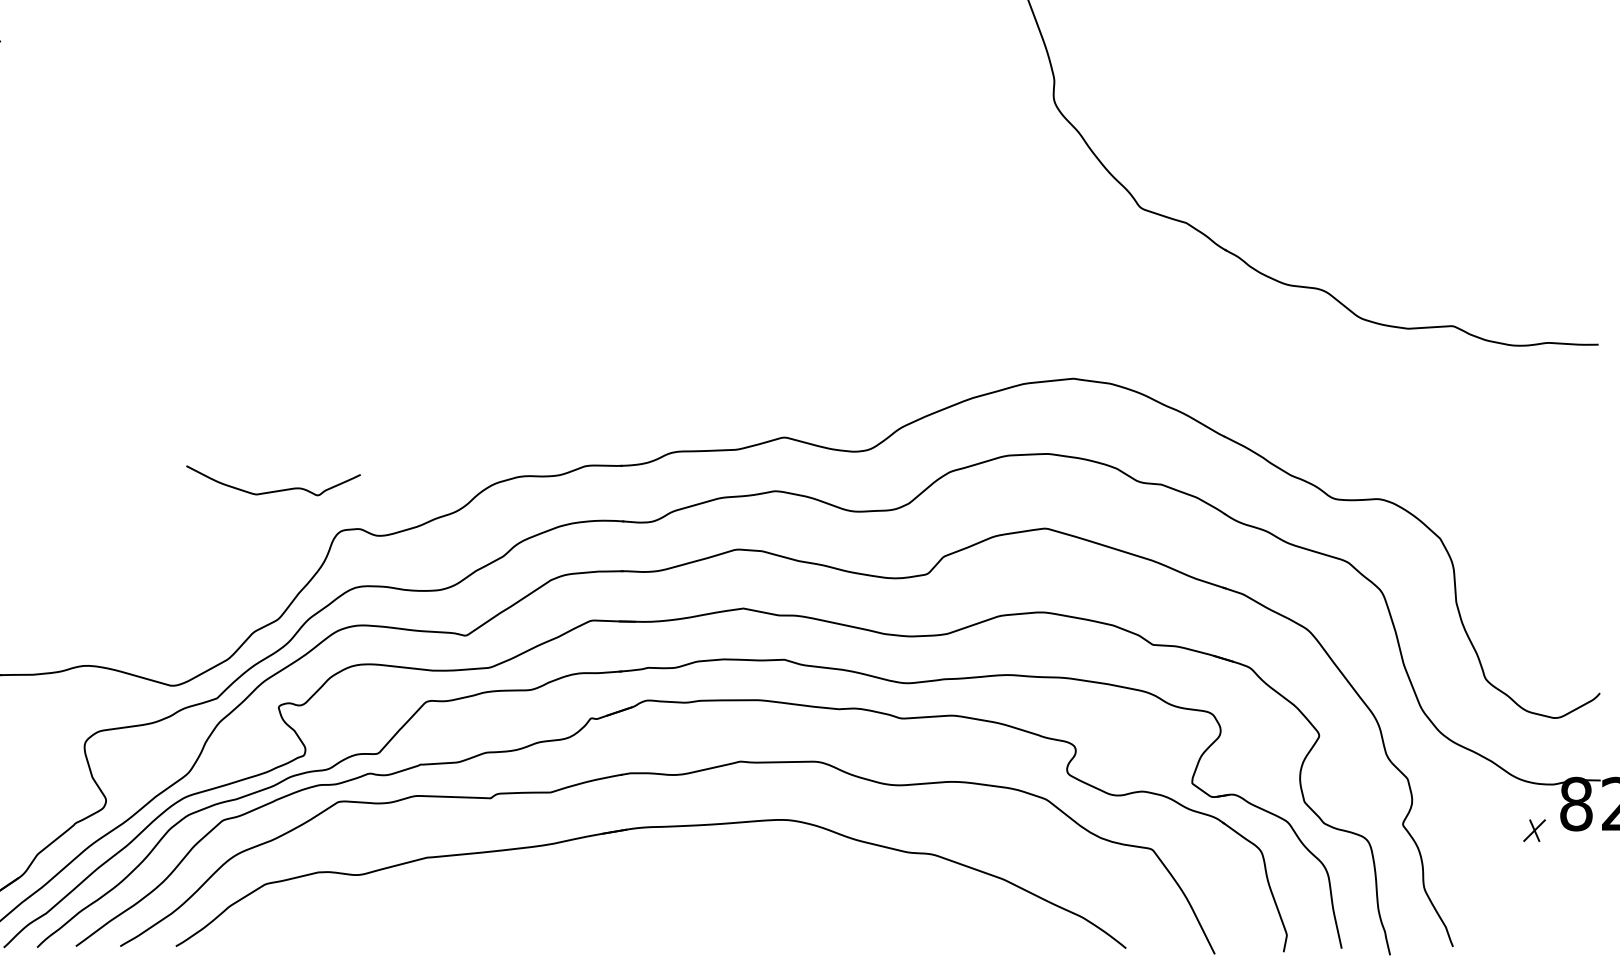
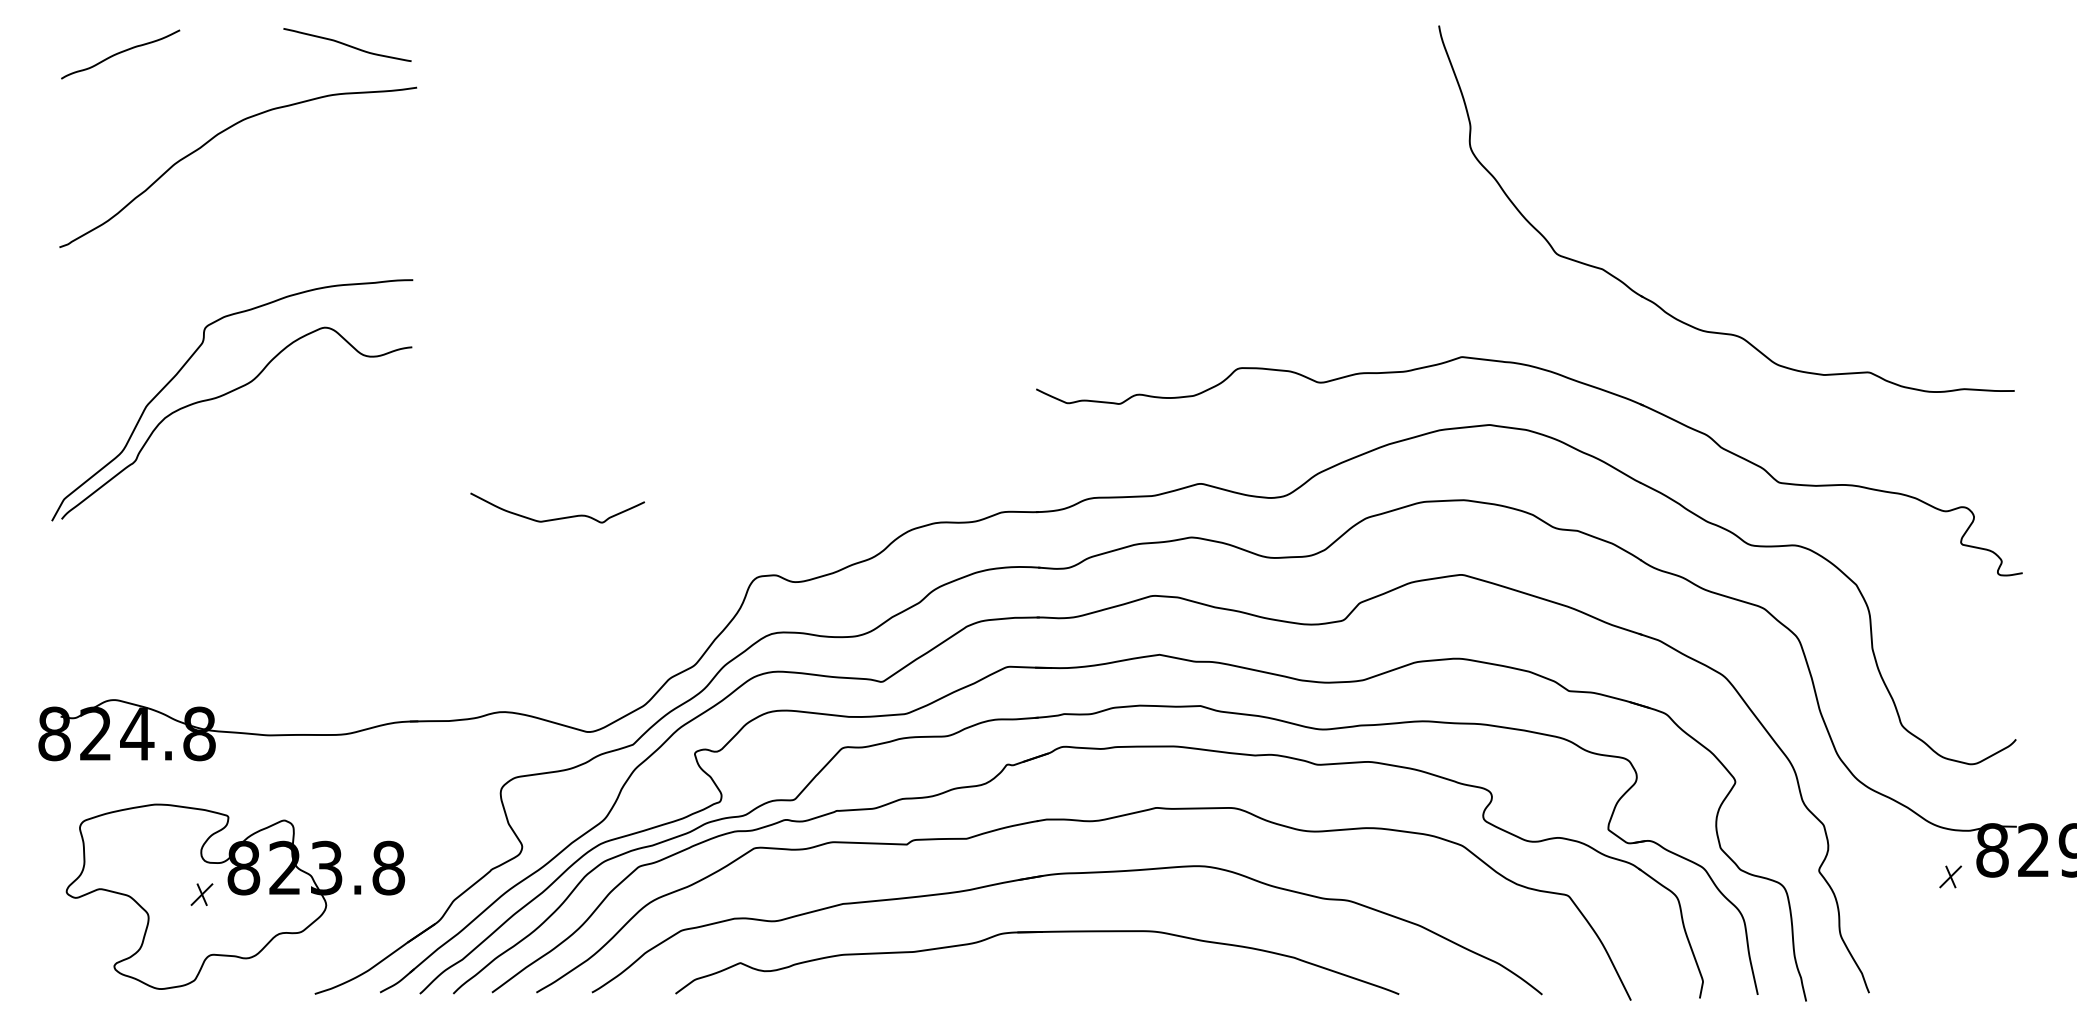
part: (1147, 331) -> (1563, 377), added
curve: (275, 490) -> (559, 517), moved
part: (618, 887) -> (1034, 933), added

